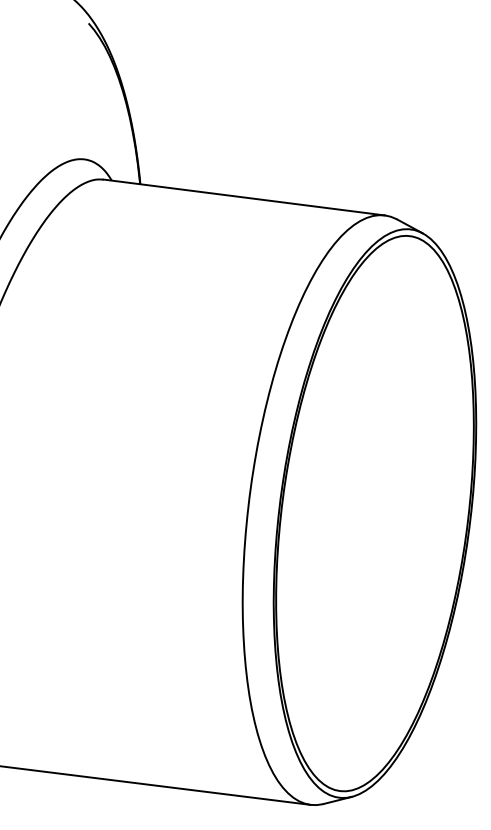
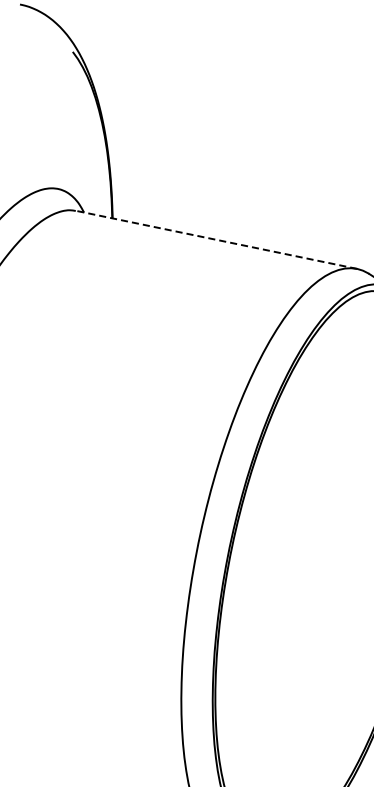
line: (244, 197) -> (216, 239), solid -> dashed

